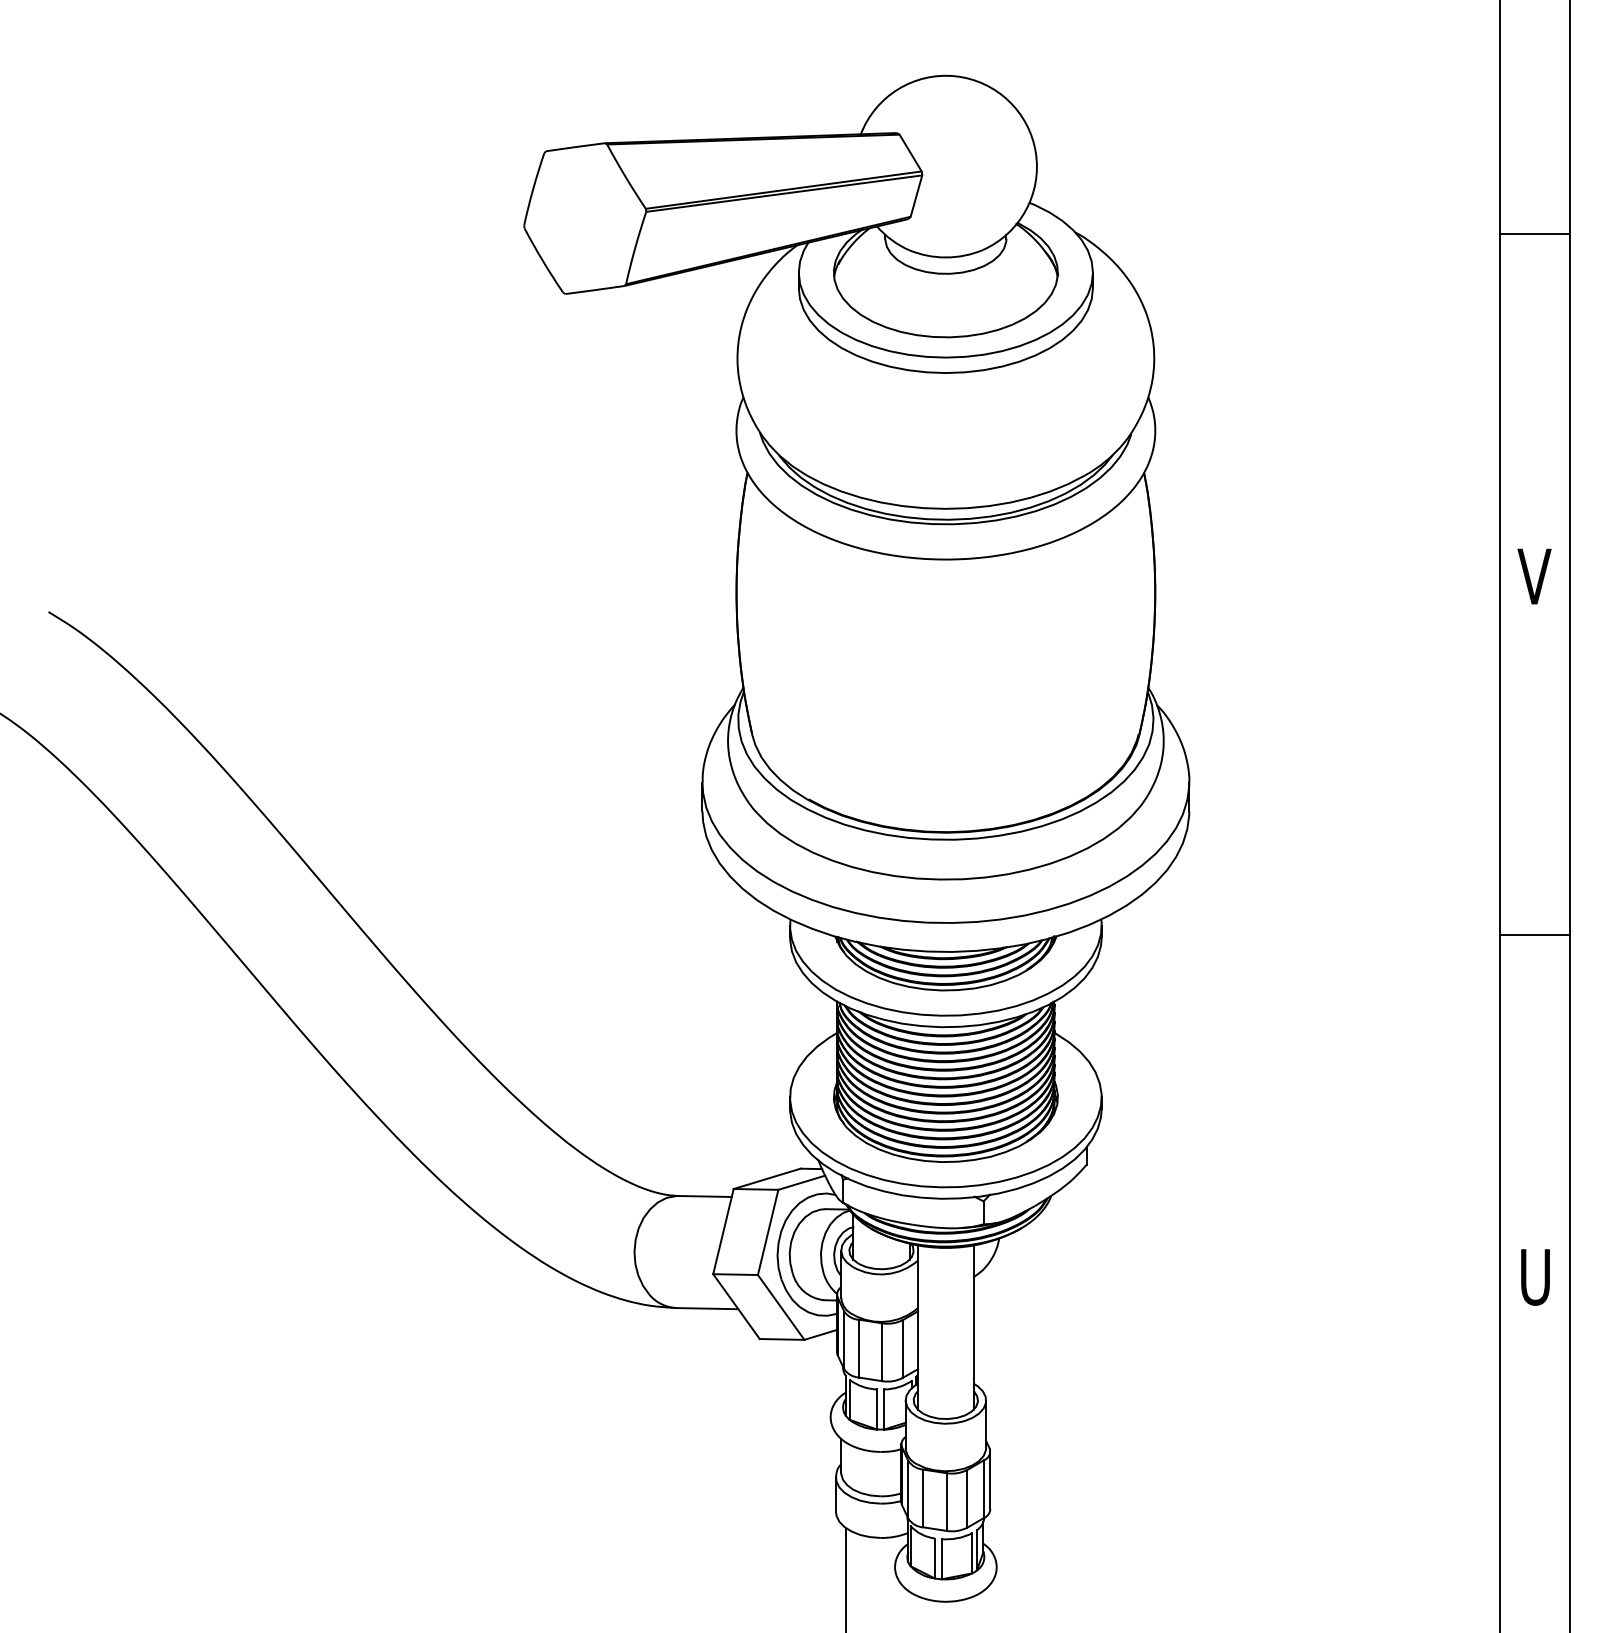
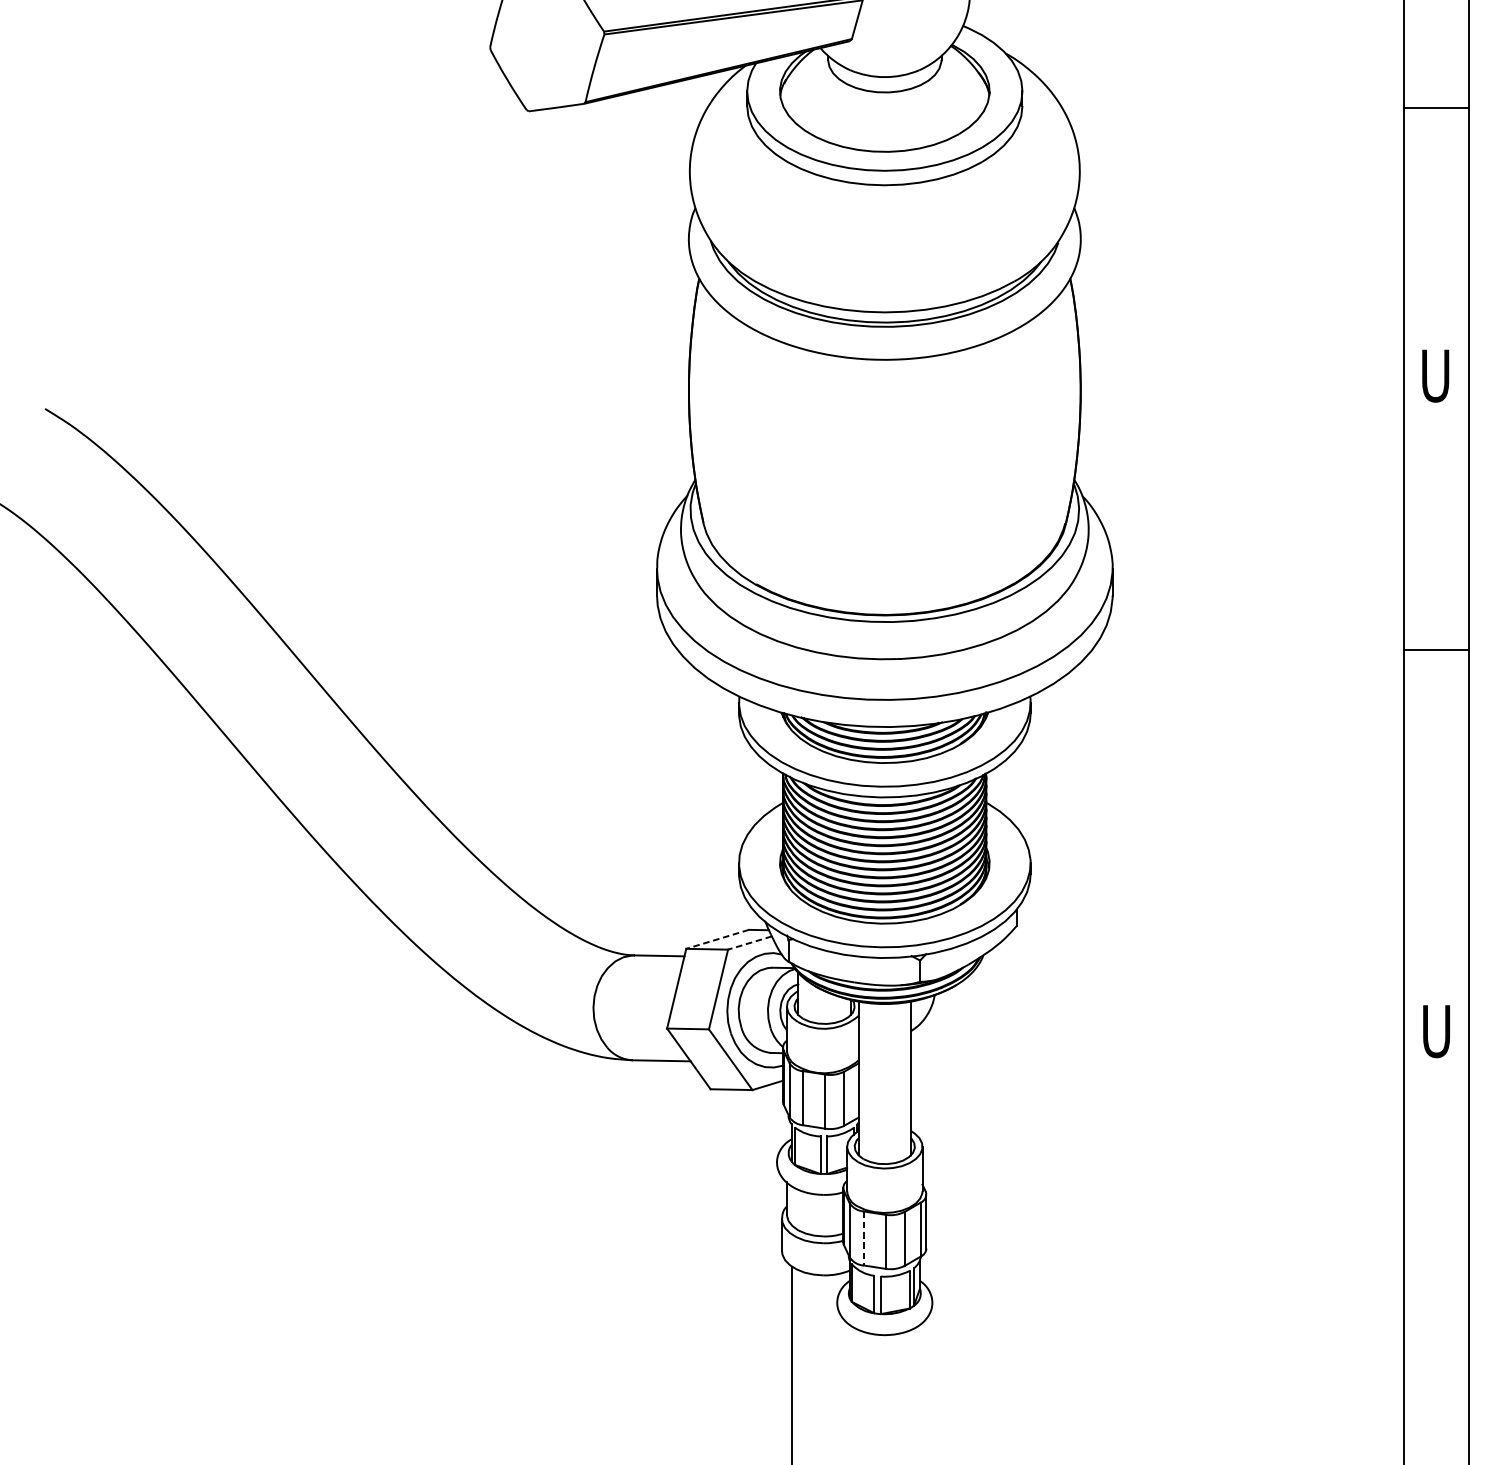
line: (1535, 234) -> (1436, 108), moved
text: (1534, 576) -> (1435, 375), V -> U
line: (1535, 934) -> (1436, 649), moved
line: (767, 1178) -> (717, 939), solid -> dashed
line: (801, 1182) -> (749, 942), solid -> dashed
line: (923, 1498) -> (863, 1238), solid -> dashed

